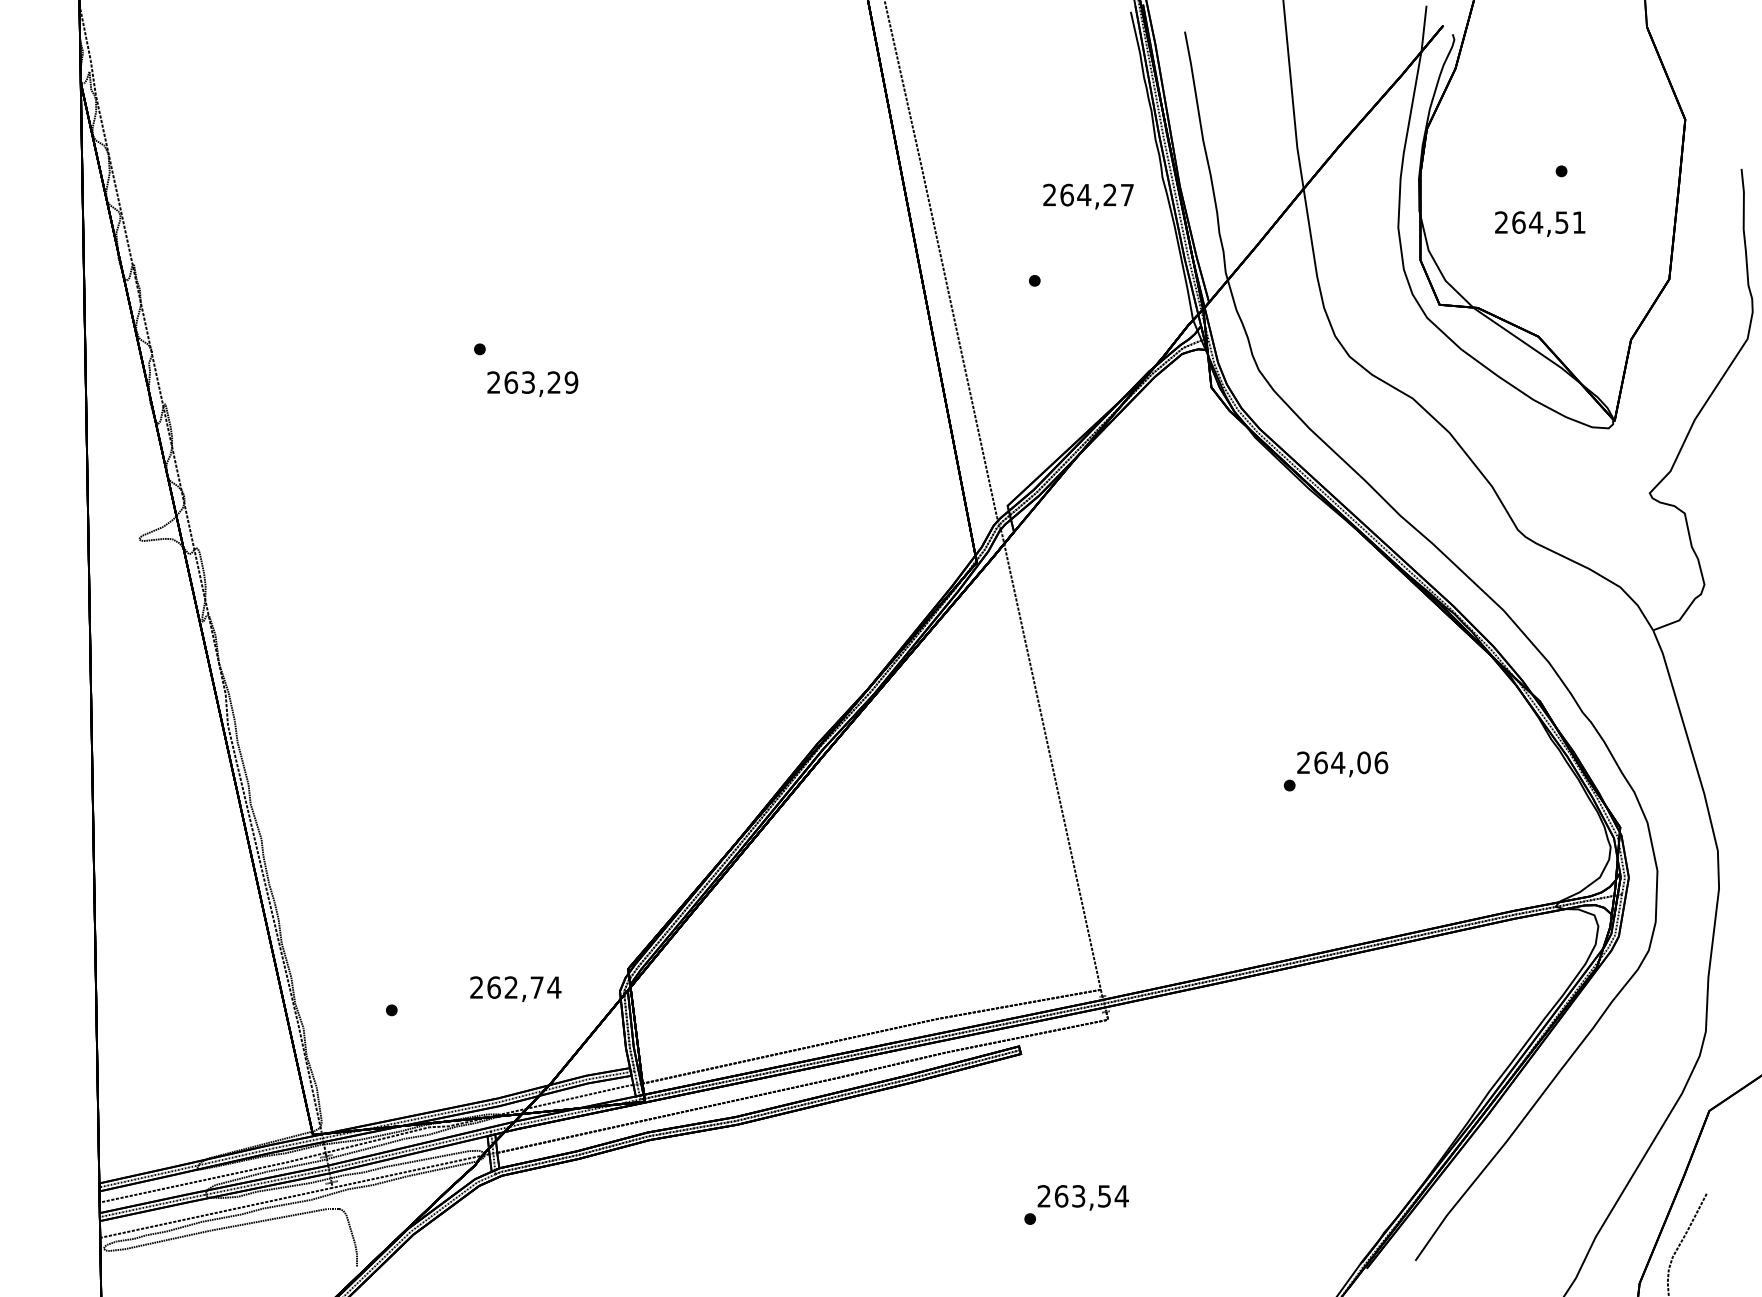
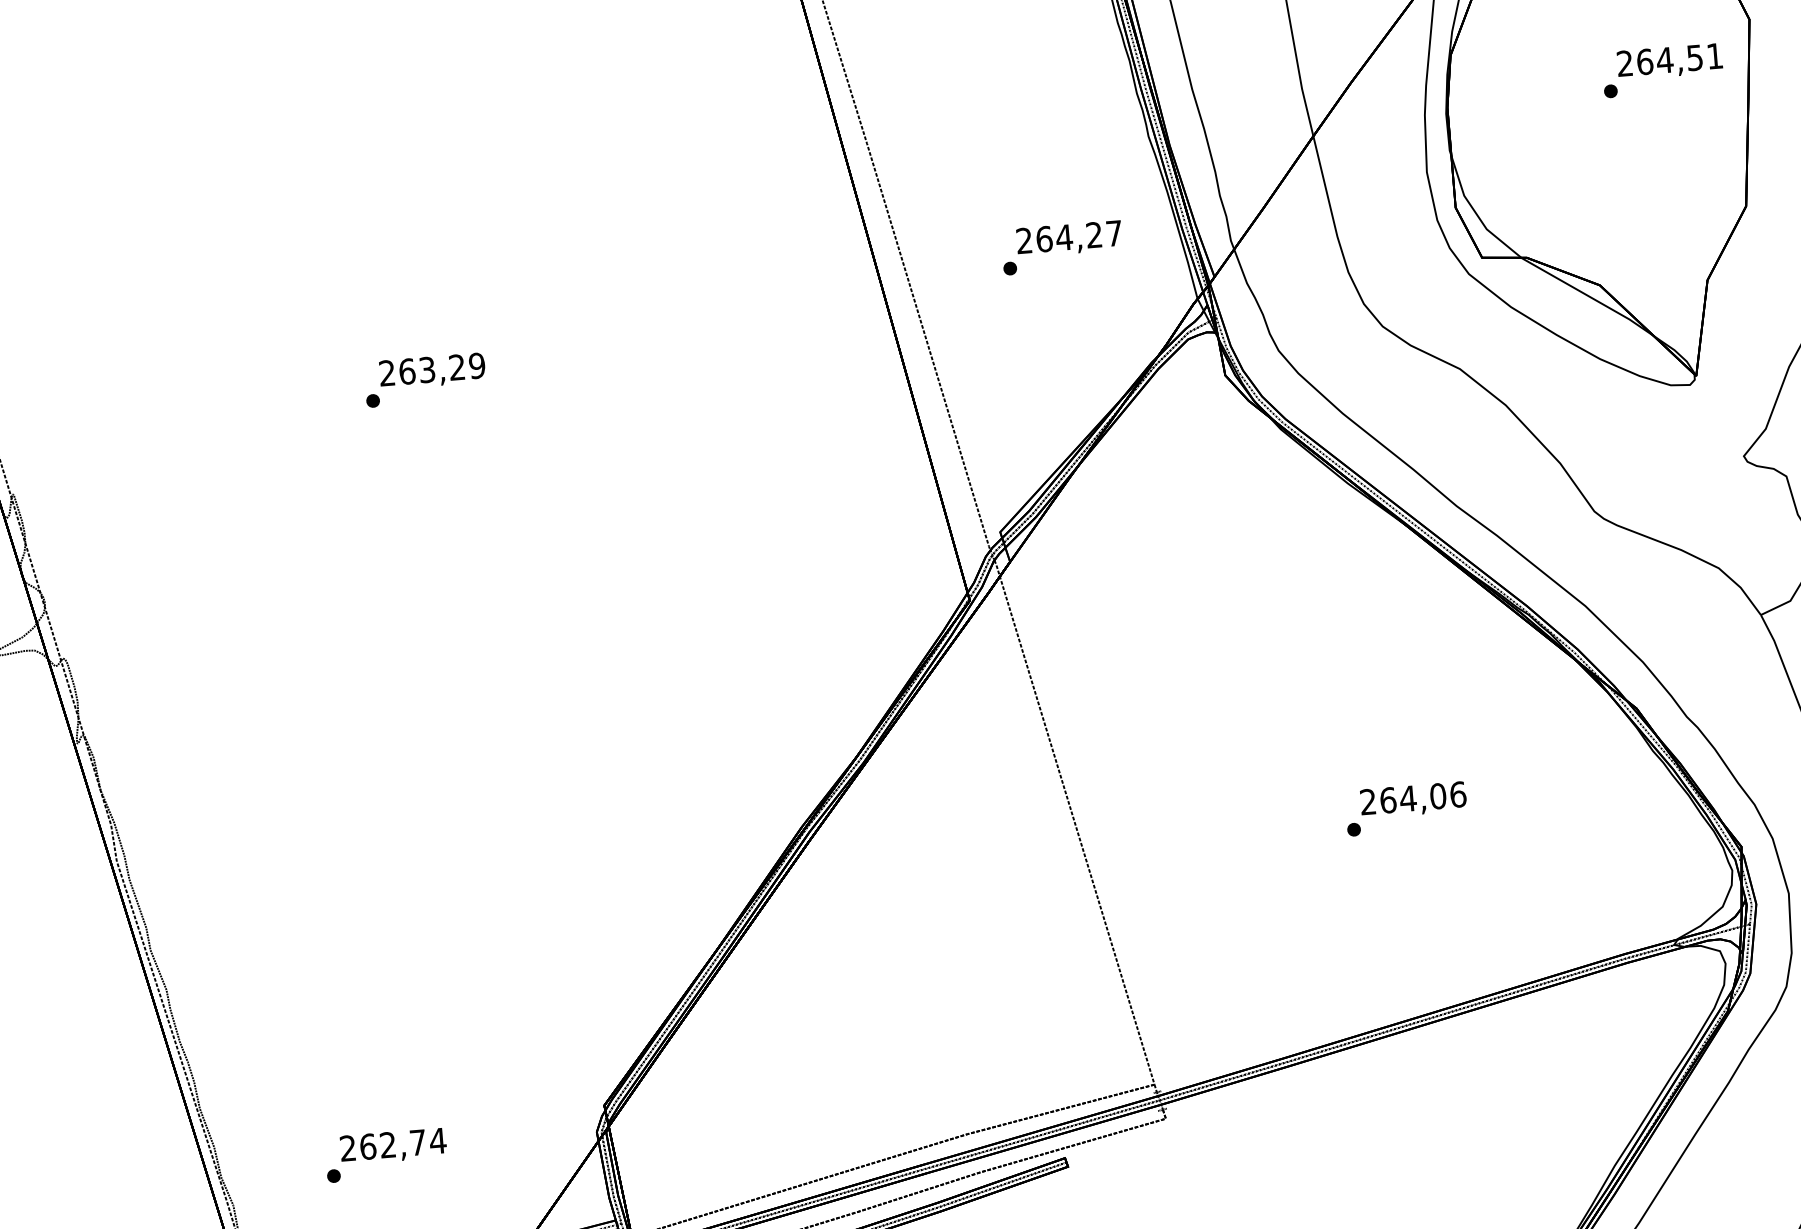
text: (1088, 196) -> (1069, 238), moved
text: (1540, 223) -> (1670, 60), moved
text: (532, 383) -> (432, 370), moved
text: (515, 988) -> (393, 1145), moved

